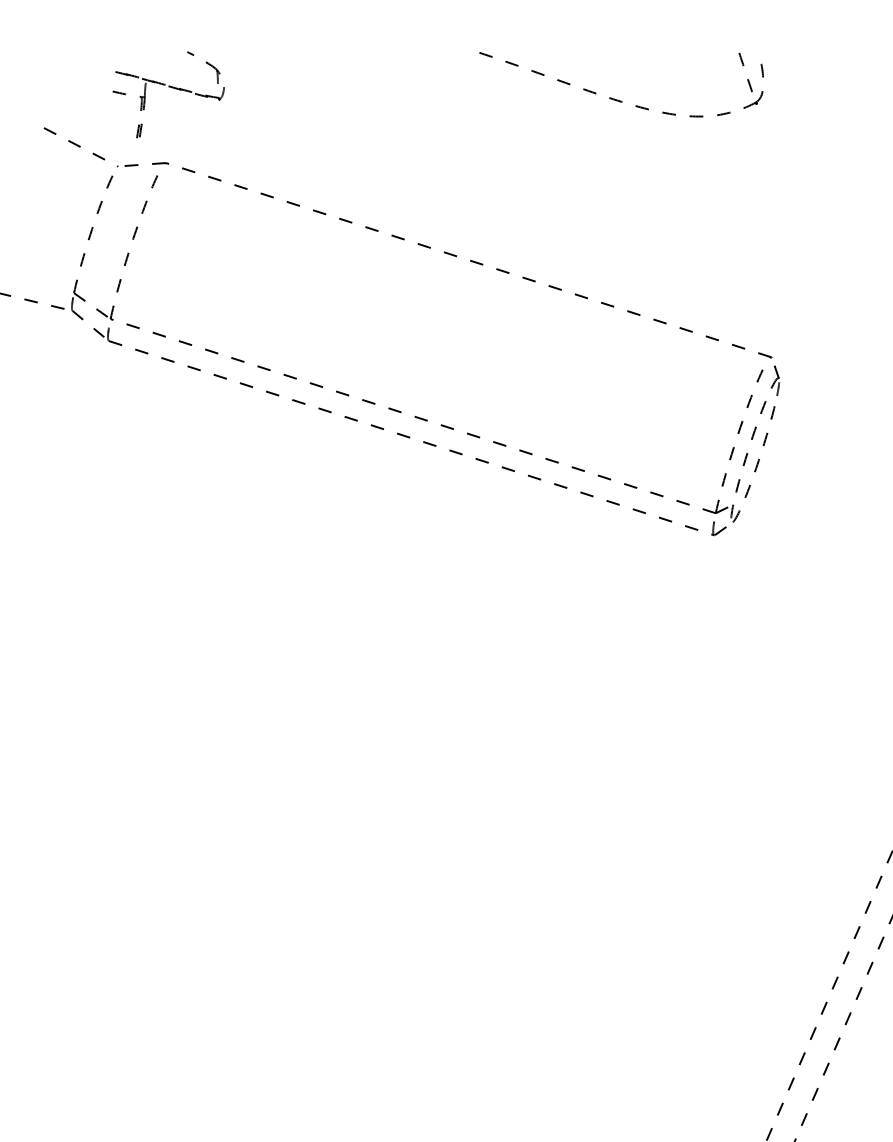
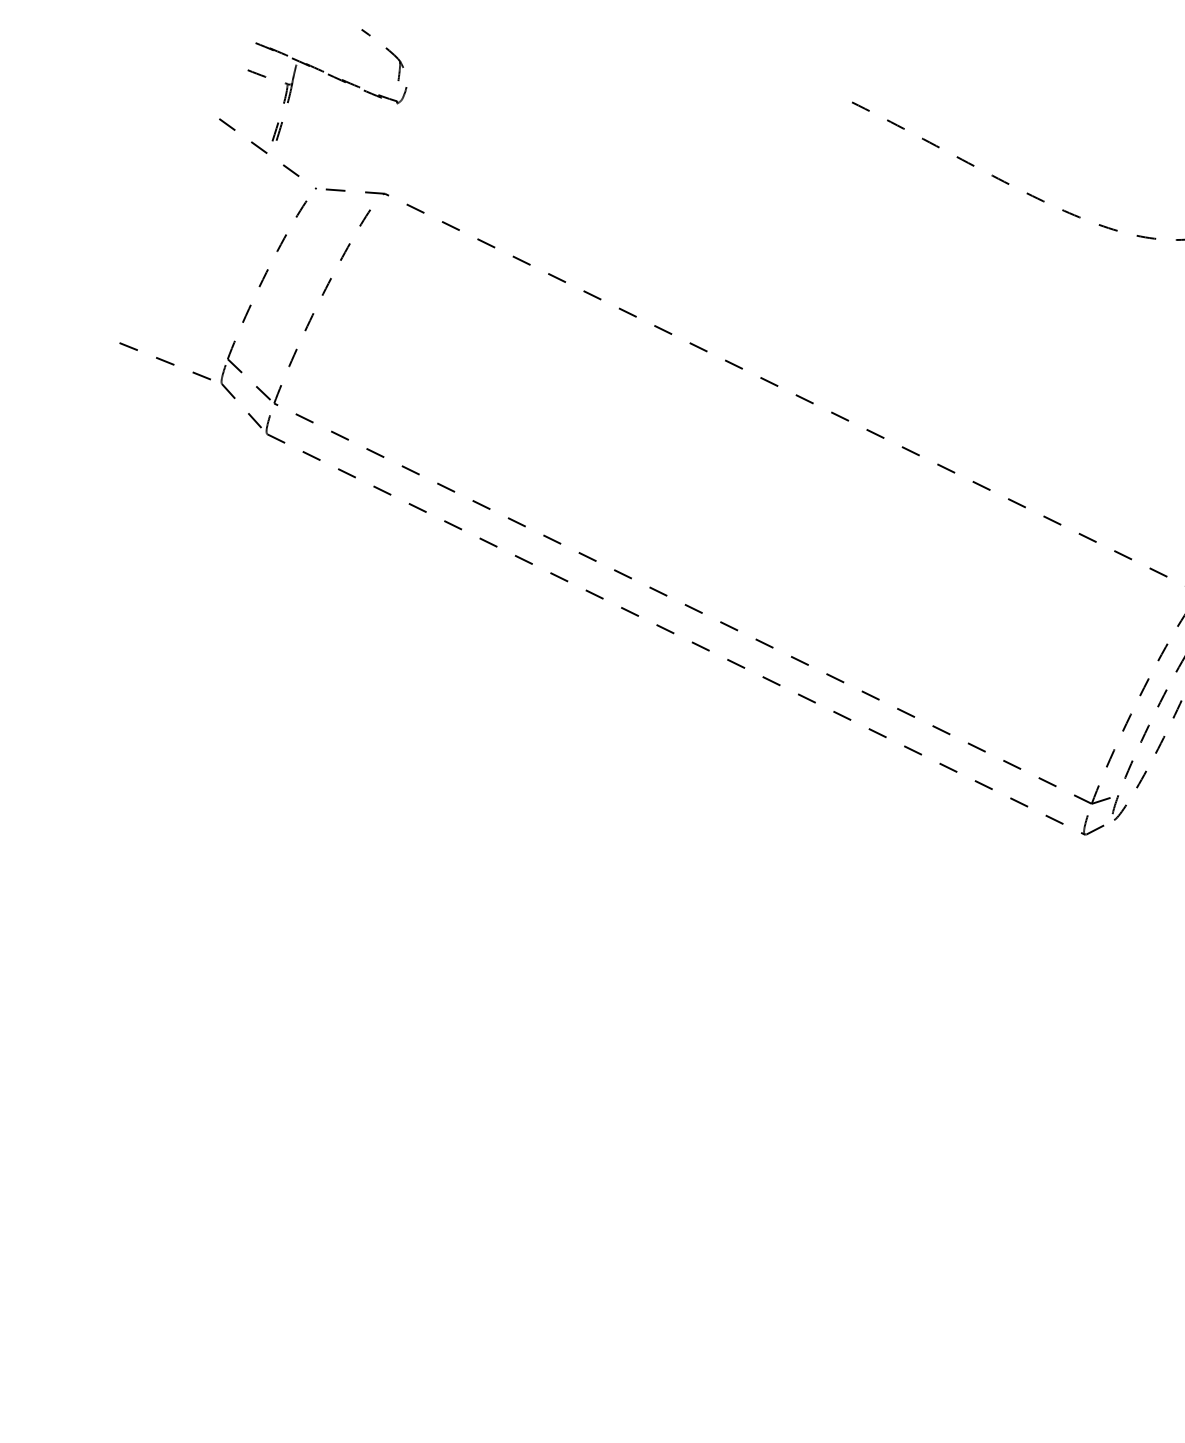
part: (168, 87) -> (327, 76), moved

